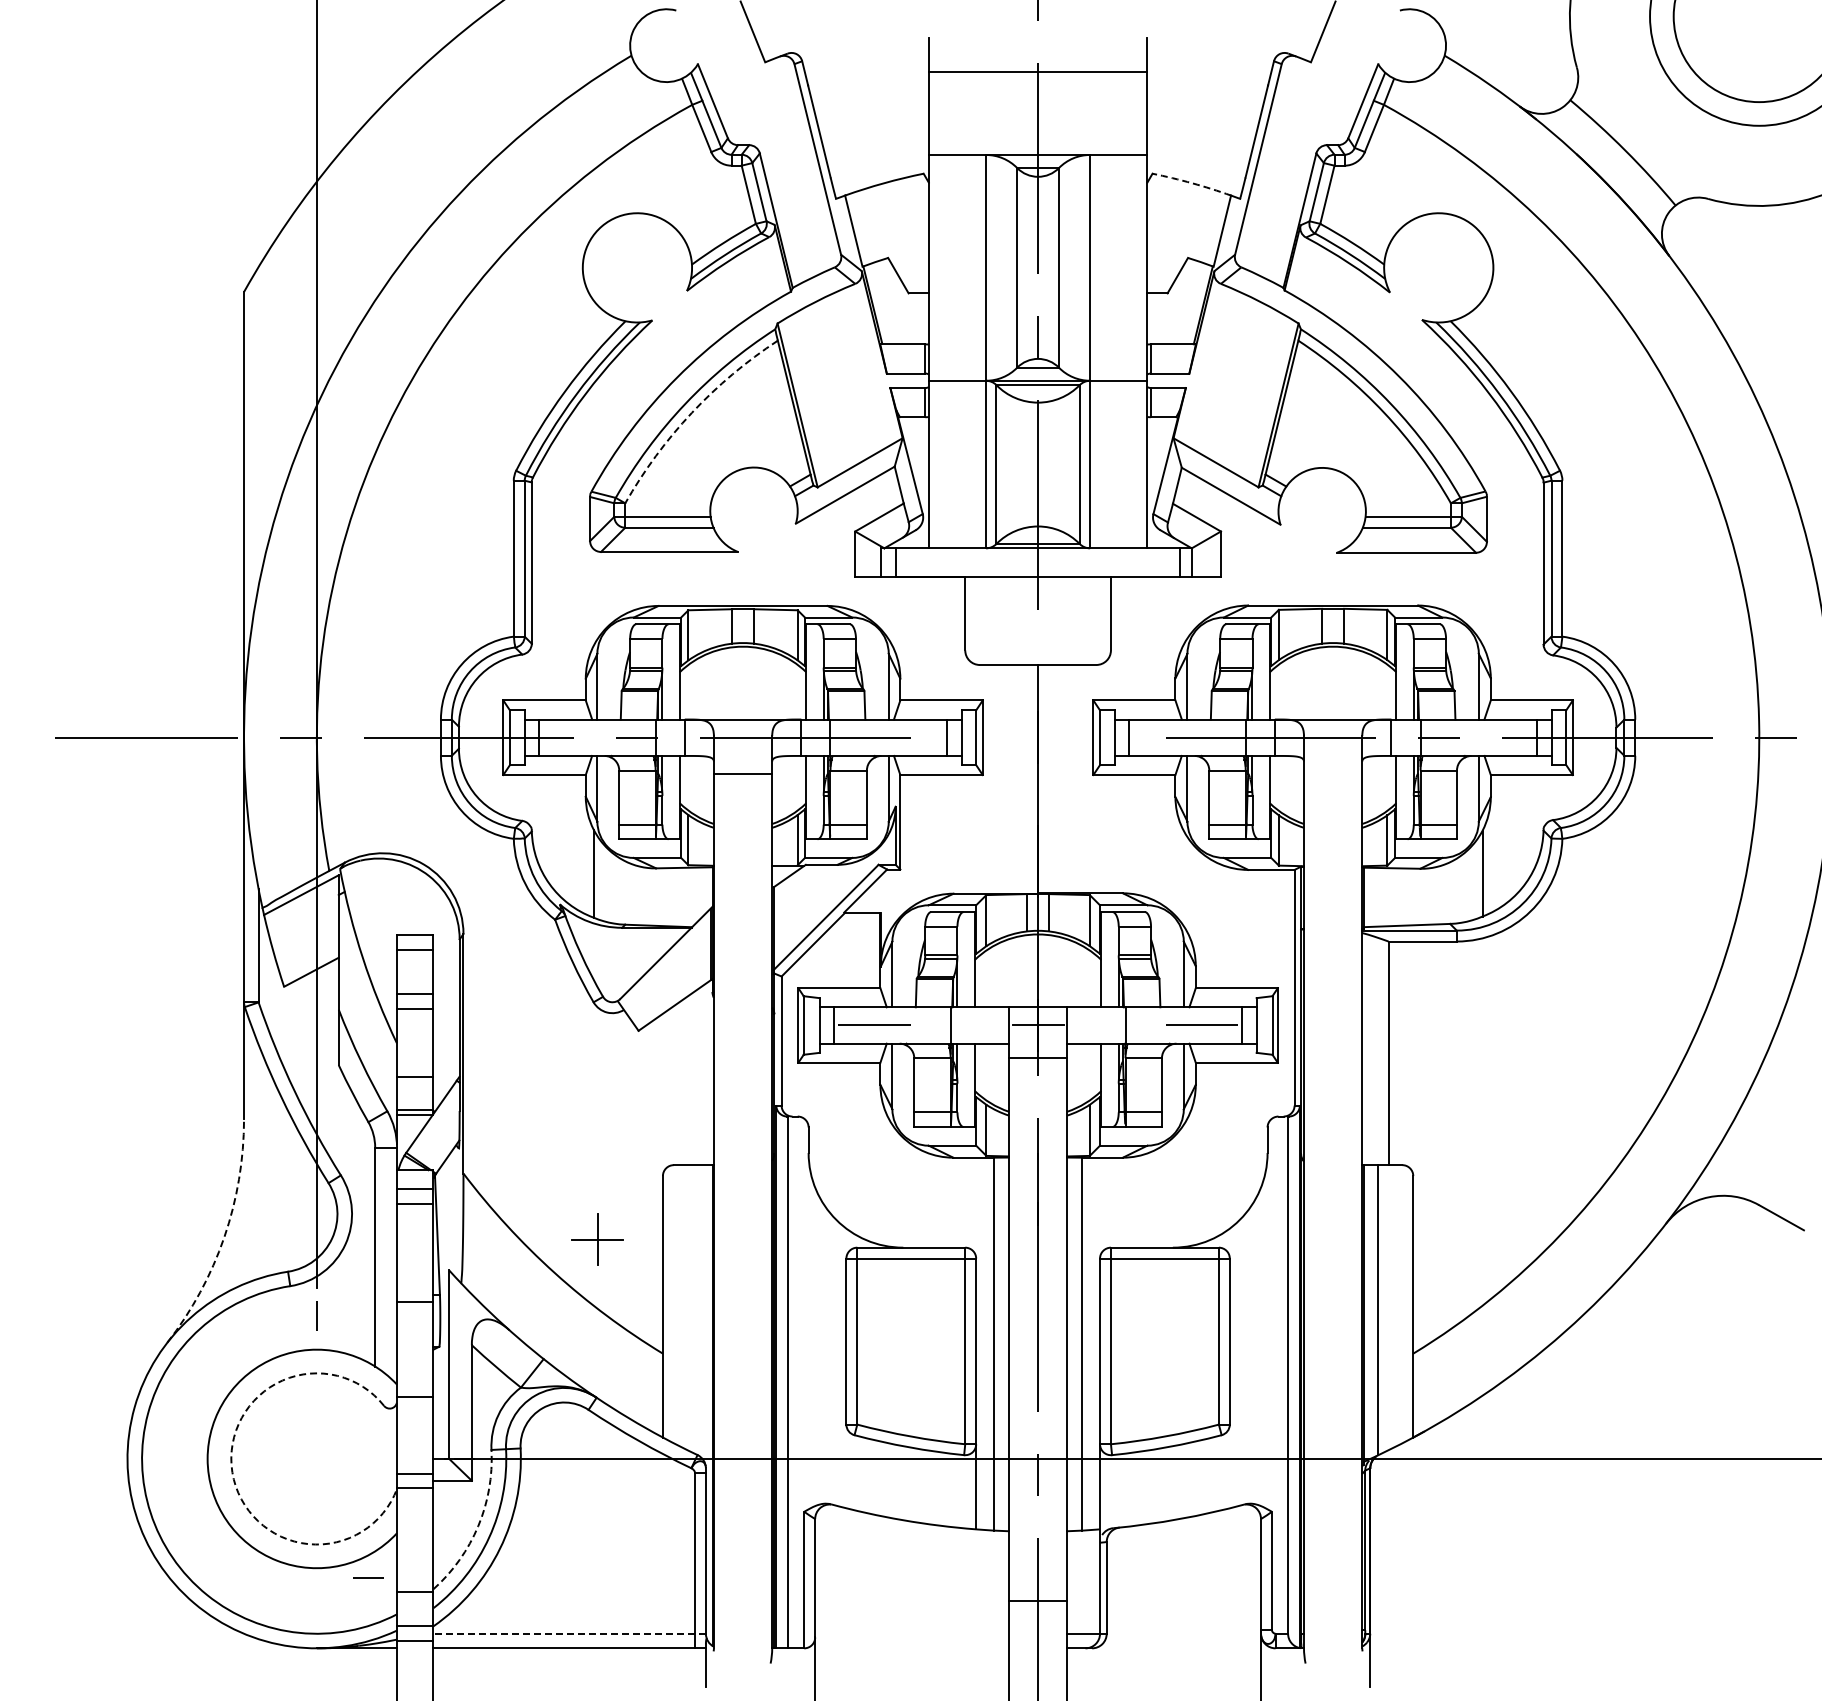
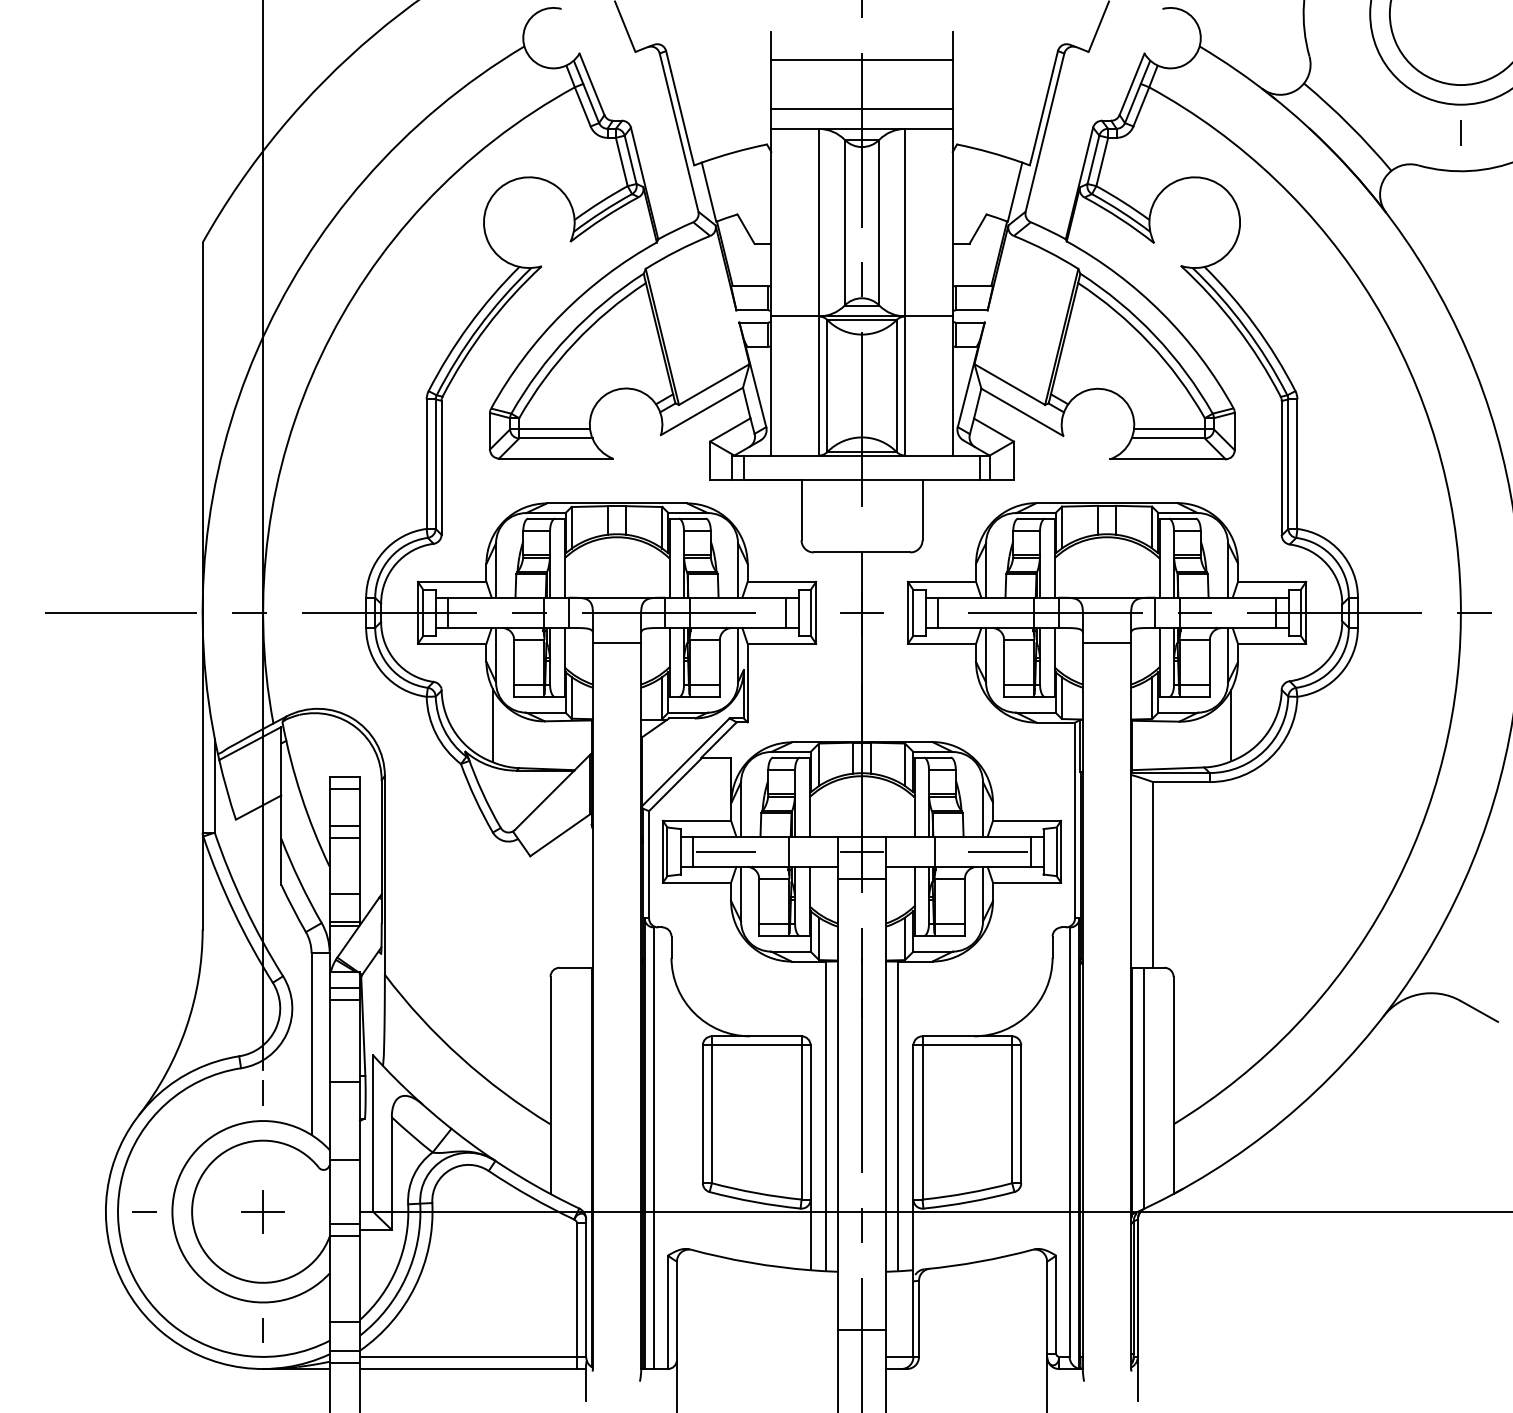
line: (1037, 130) -> (861, 108), added
line: (1758, 159) -> (1460, 132), added
arc: (1192, 183) -> (990, 152), dashed -> solid
arc: (691, 412) -> (574, 342), dashed -> solid
line: (1037, 737) -> (861, 612), added
line: (1333, 774) -> (1107, 643), added
arc: (224, 1237) -> (186, 1027), dashed -> solid
part: (597, 1239) -> (262, 1211), moved
arc: (232, 1472) -> (193, 1223), dashed -> solid
arc: (478, 1526) -> (397, 1267), dashed -> solid
line: (368, 1577) -> (144, 1211), moved
line: (316, 1601) -> (262, 1330), added
line: (569, 1633) -> (472, 1356), dashed -> solid

